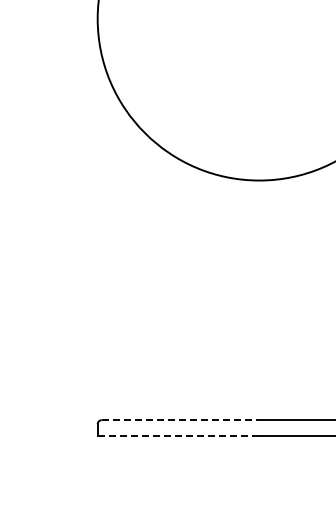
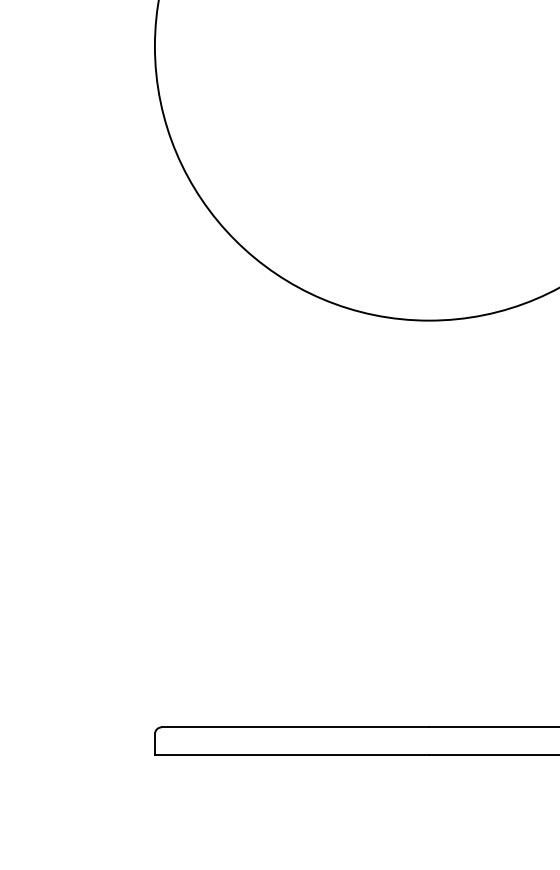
line: (180, 420) -> (295, 727), dashed -> solid
line: (178, 436) -> (292, 754), dashed -> solid

